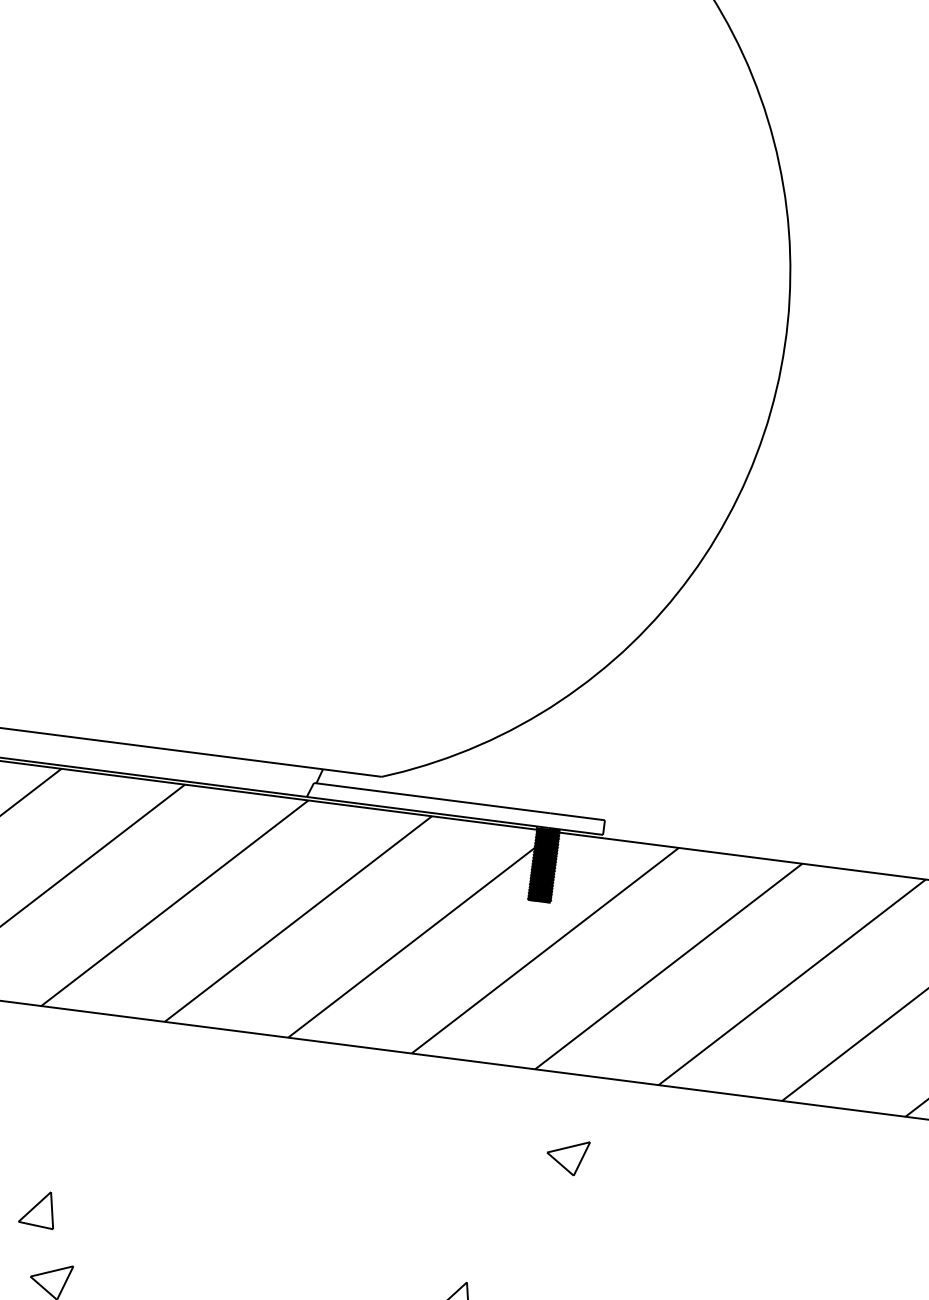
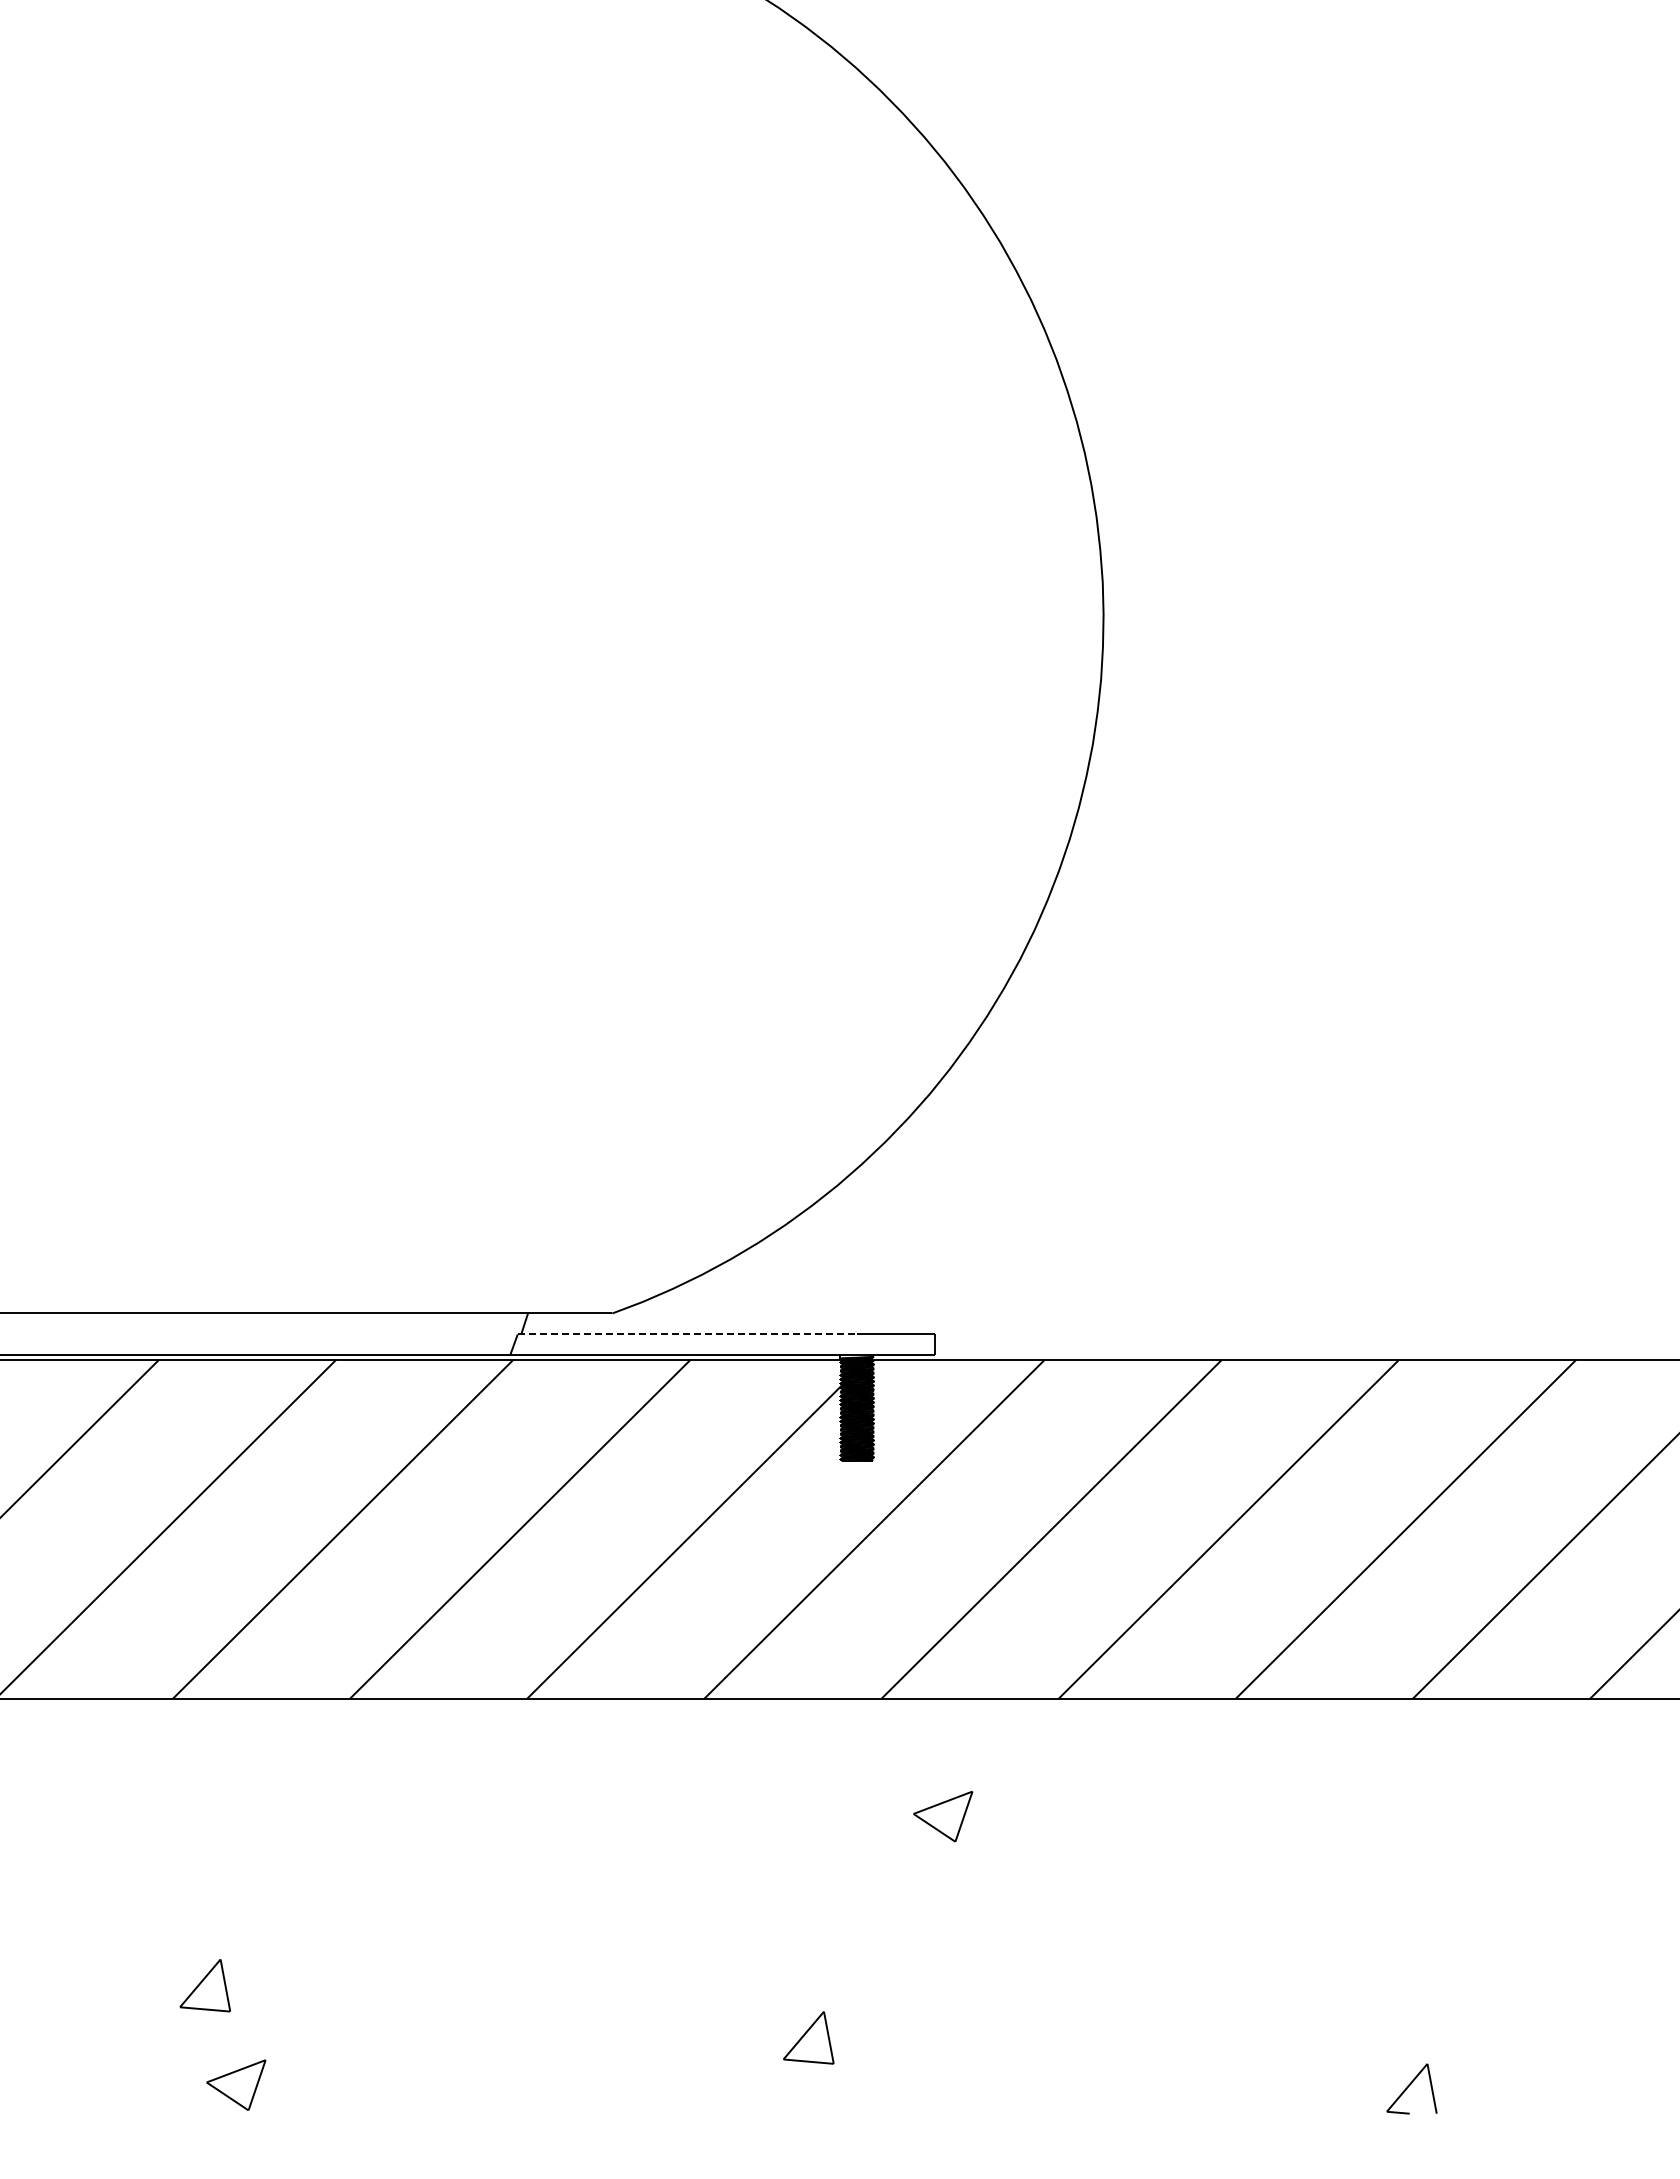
line: (432, 798) -> (687, 1334), solid -> dashed

